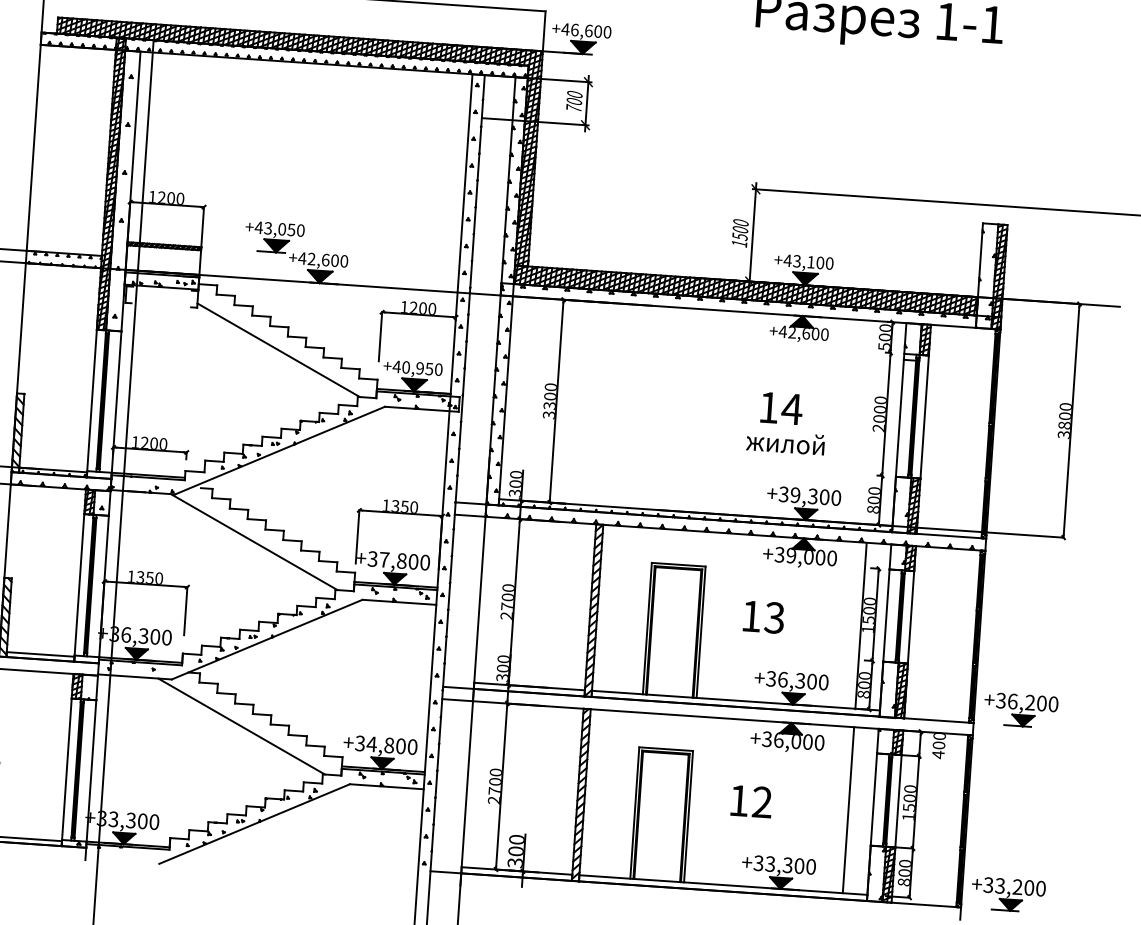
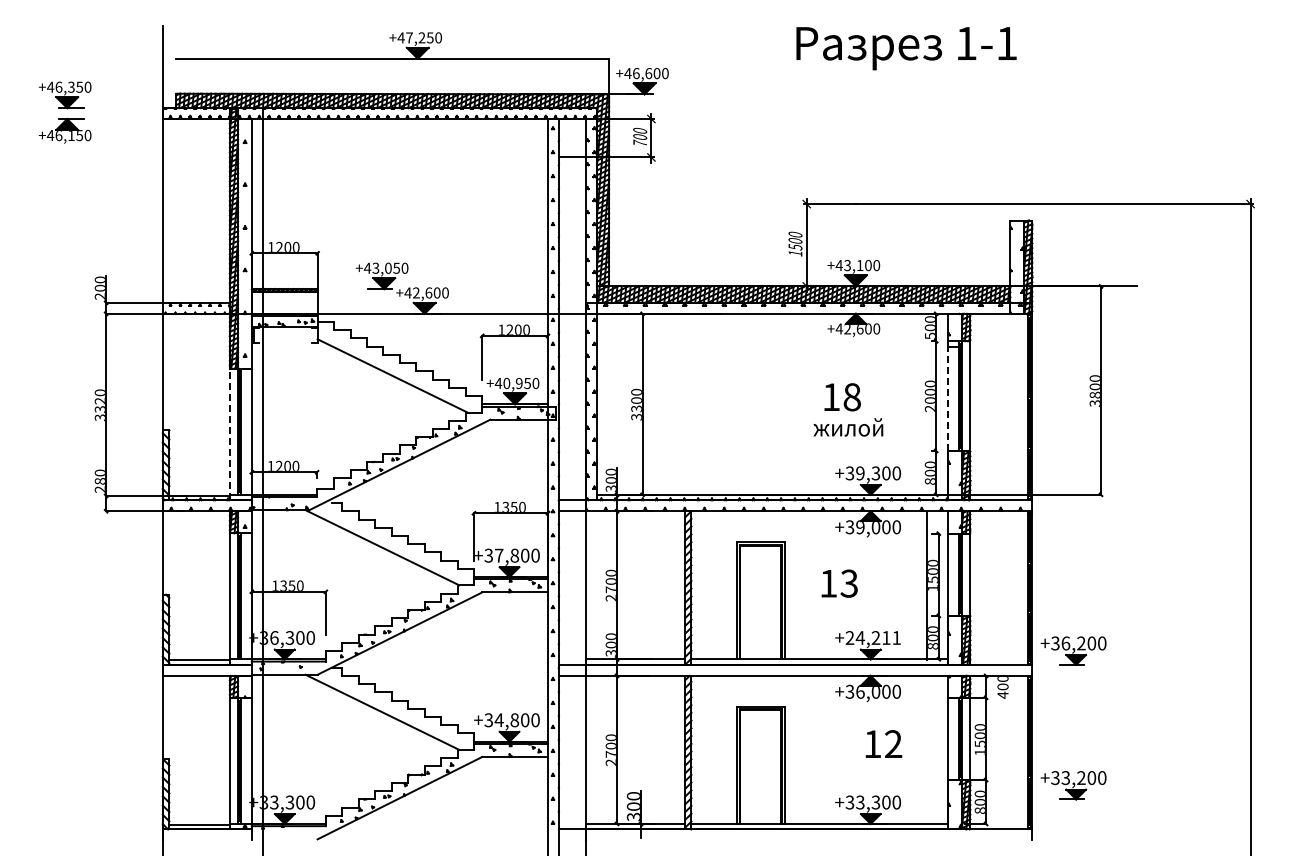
line: (91, 403) -> (229, 434), solid -> dashed
text: (791, 409) -> (851, 397), 14 -> 18
line: (899, 418) -> (948, 398), solid -> dashed
text: (796, 680) -> (872, 637), +36,300 -> +24,211
text: (751, 800) -> (883, 743), moved
line: (848, 809) -> (926, 749), removed
part: (1008, 894) -> (1073, 785), moved

